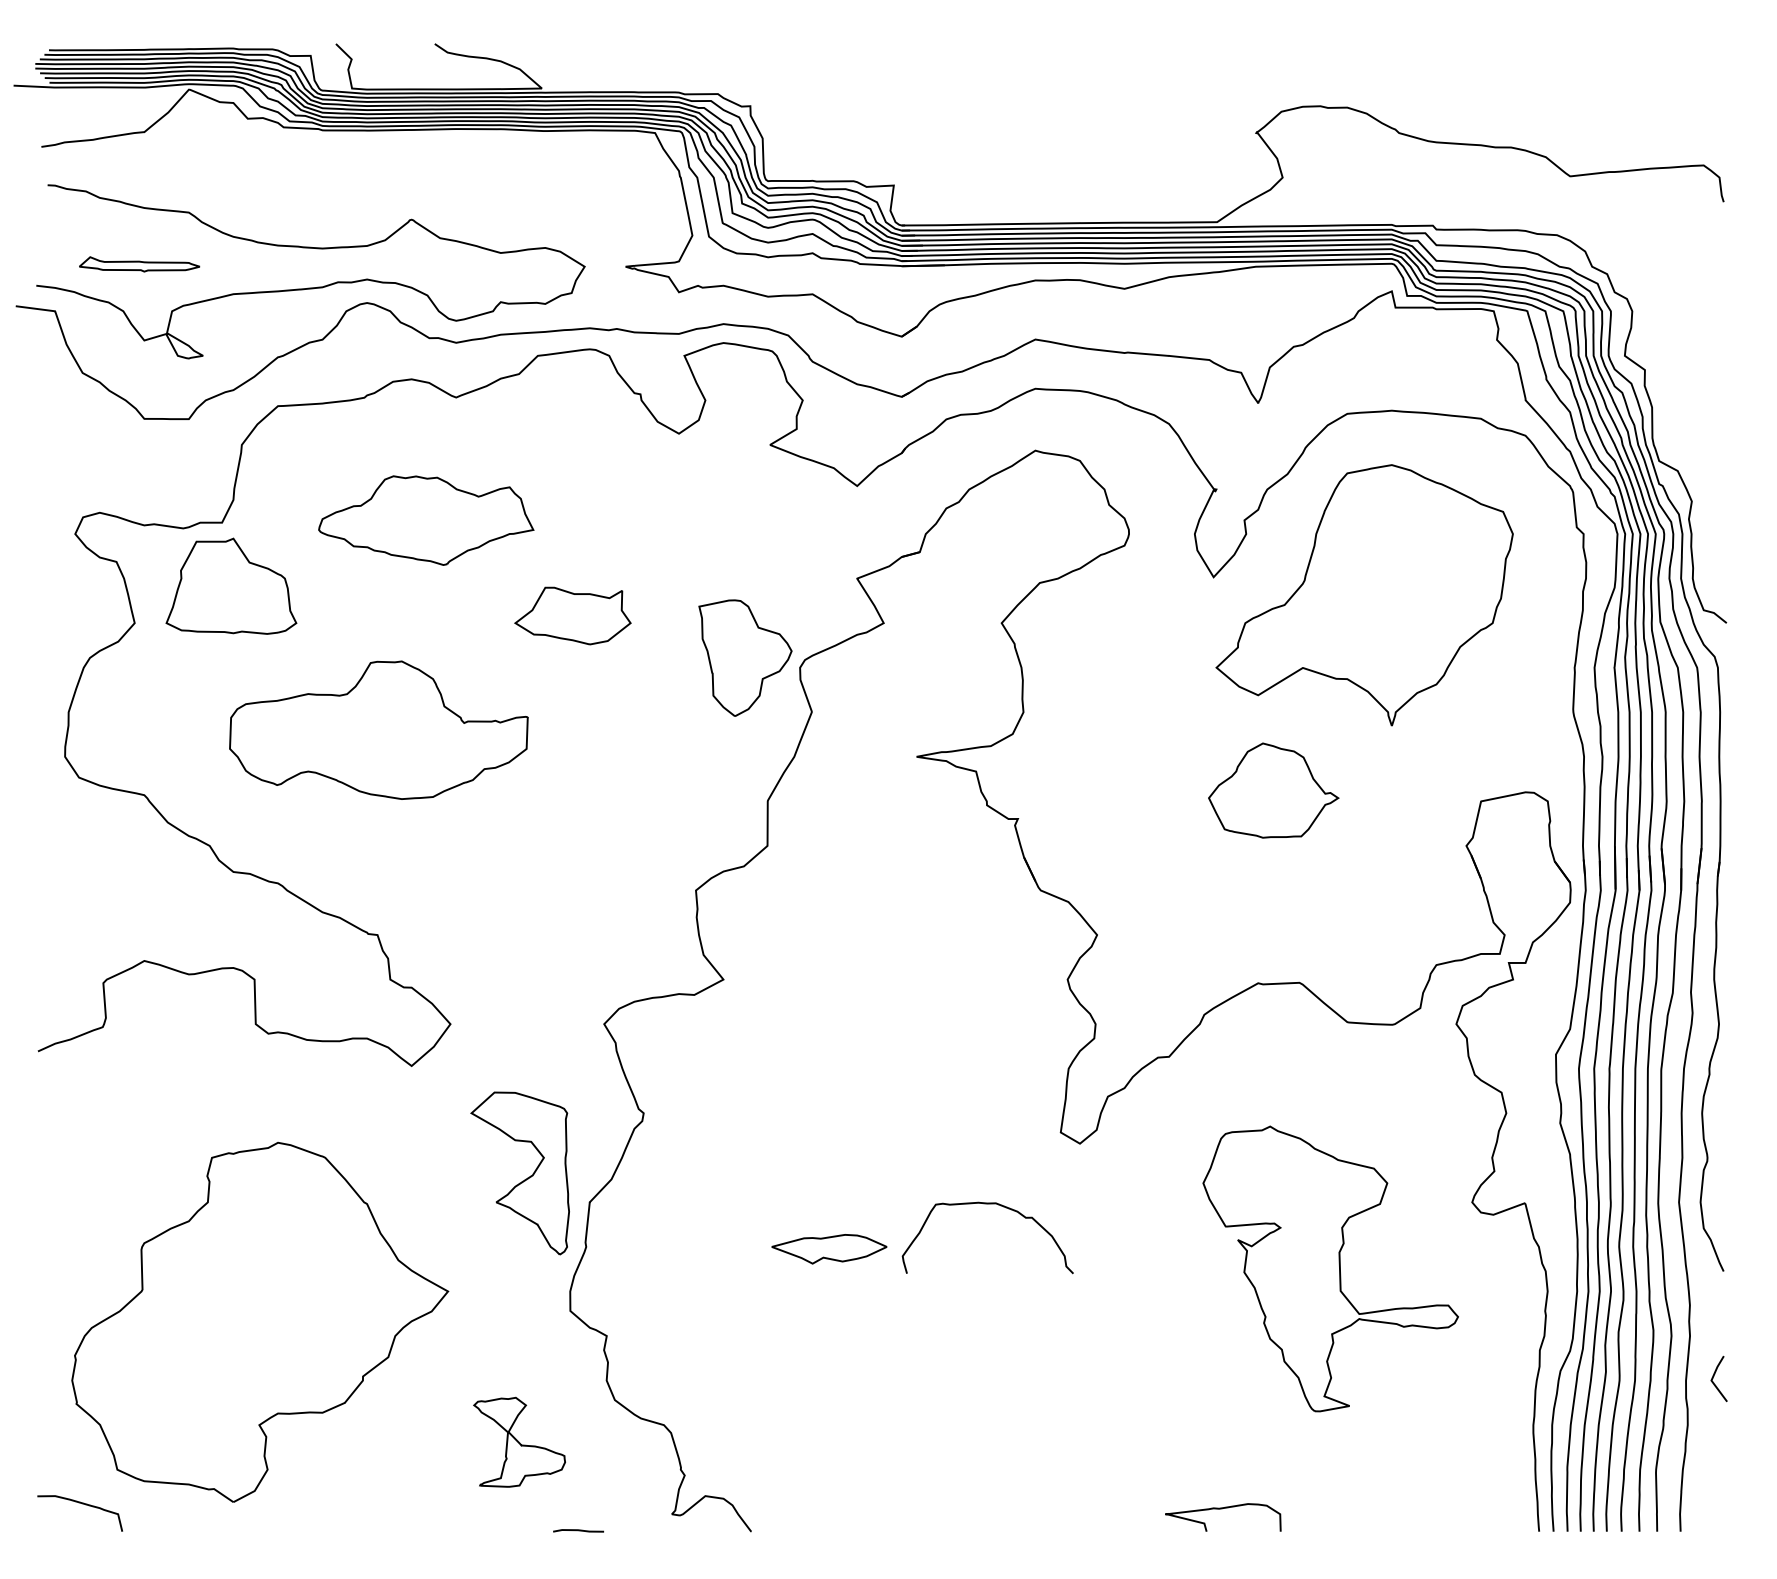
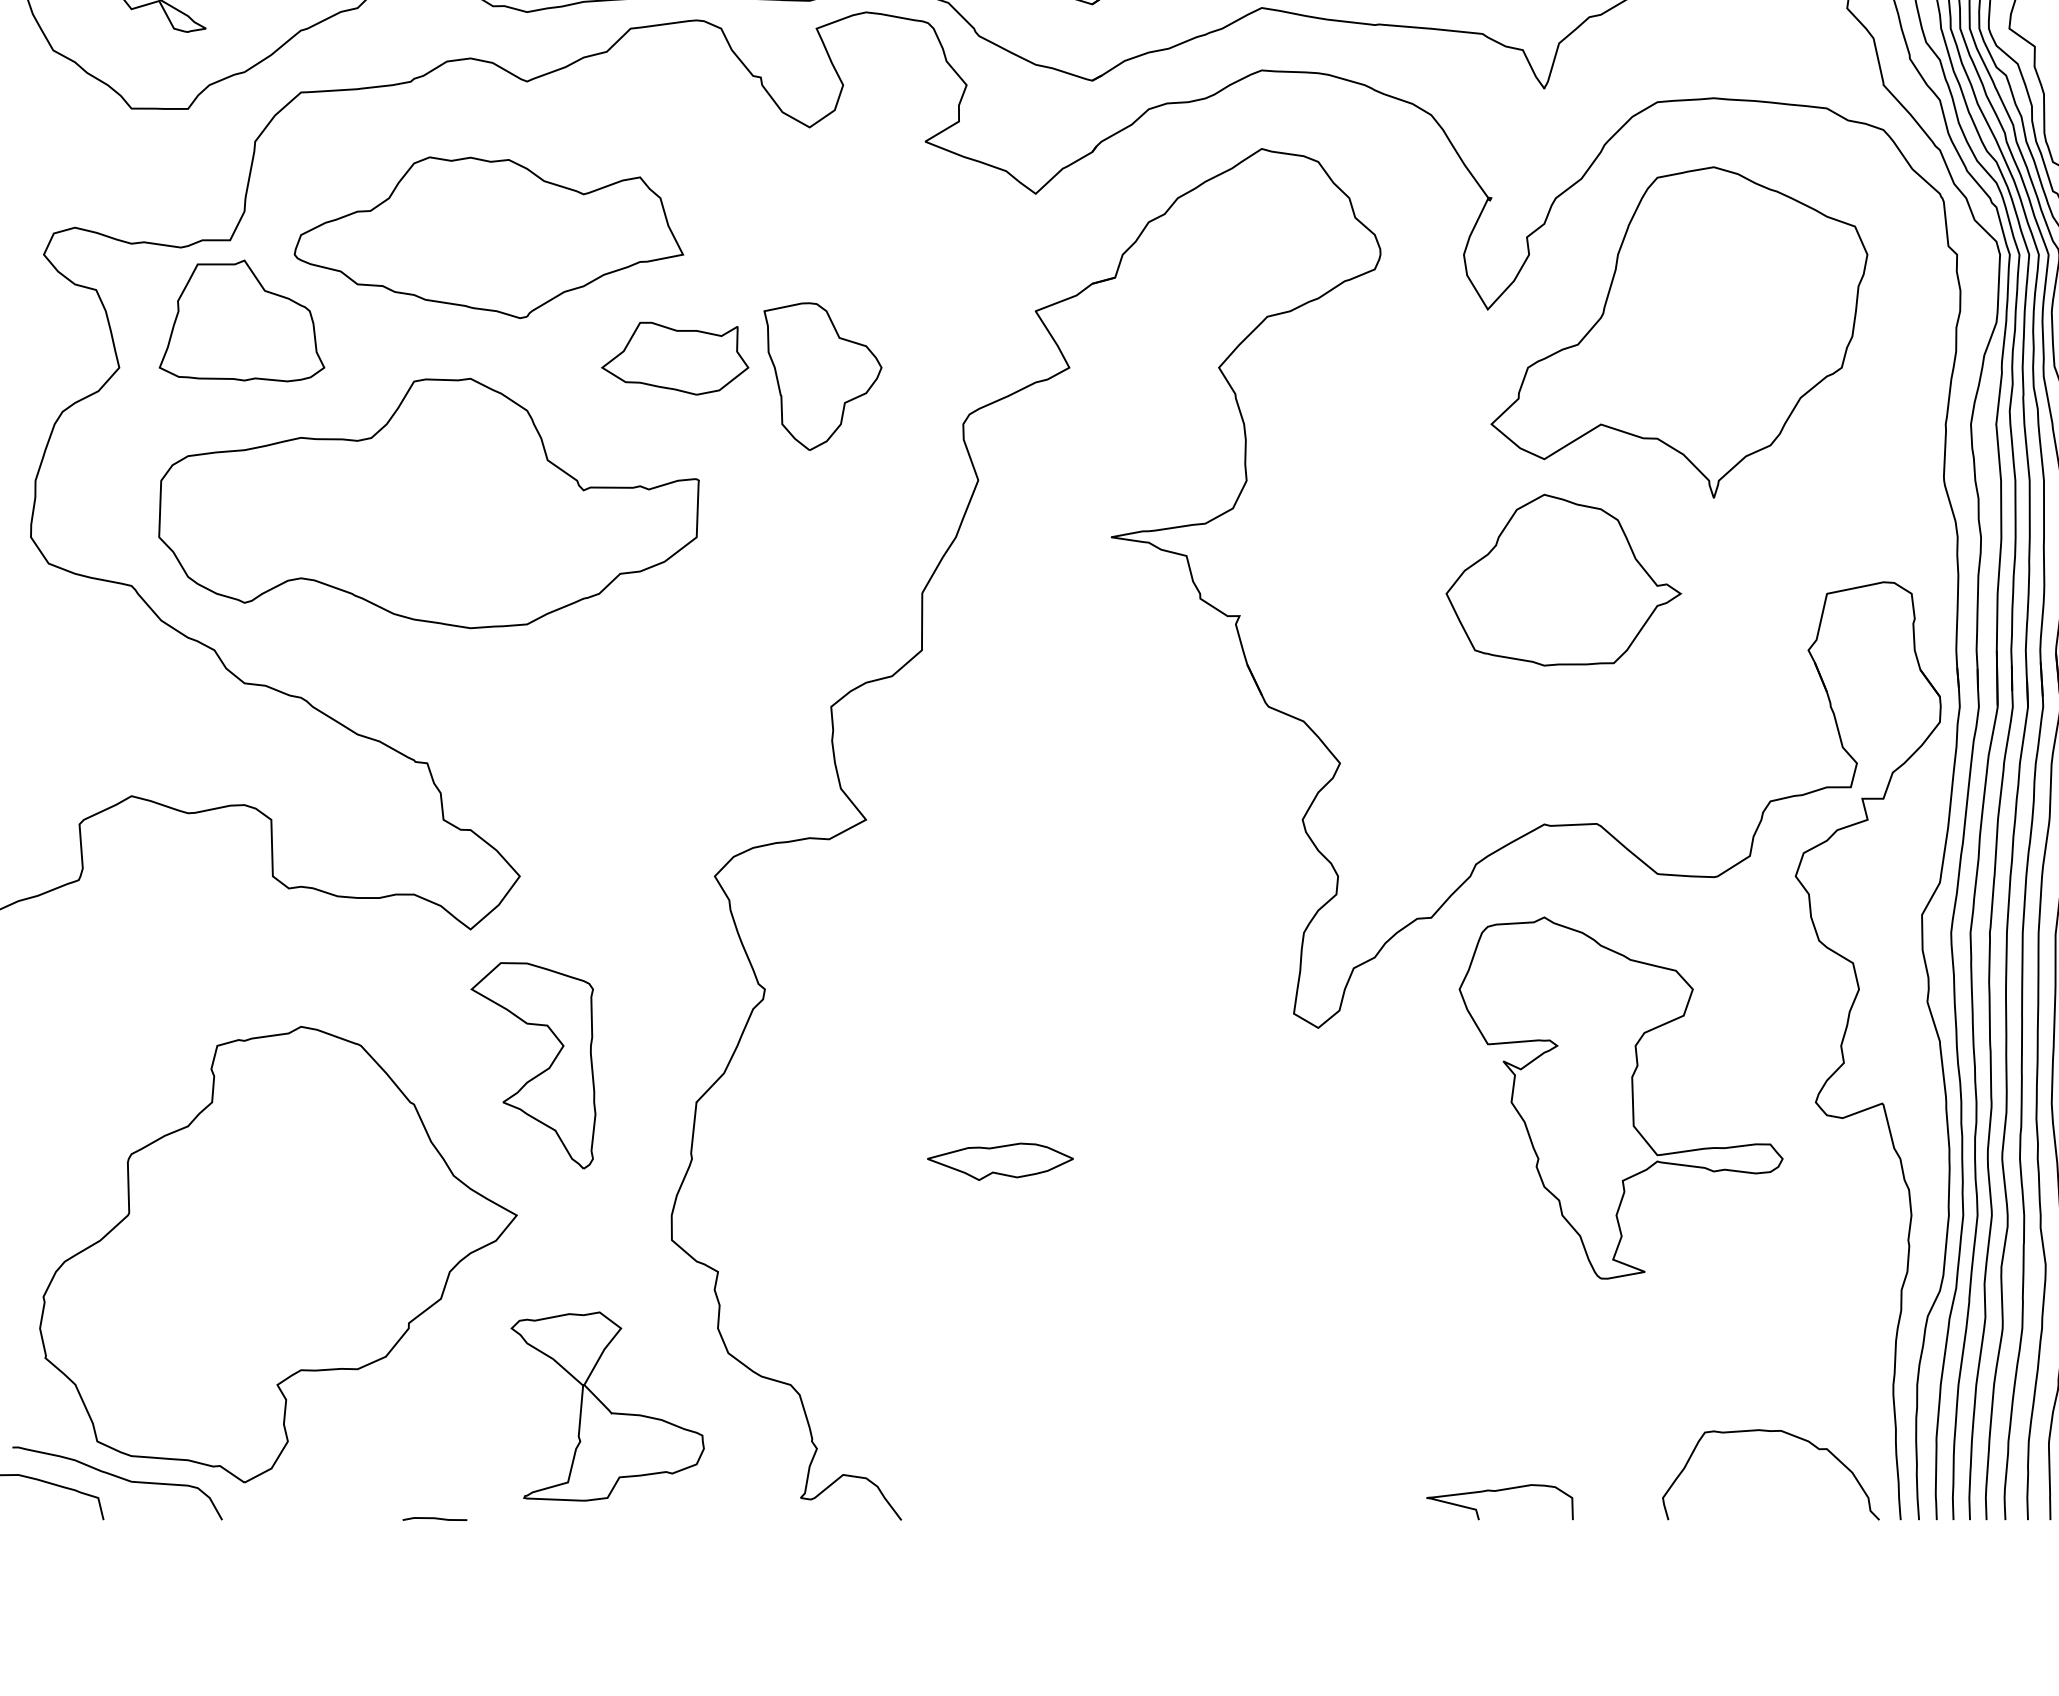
part: (426, 520) -> (489, 237), size x1.43
part: (745, 657) -> (823, 375), moved
part: (378, 730) -> (428, 503), size x1.43
part: (1273, 790) -> (1563, 579), size x1.43
part: (522, 1180) -> (536, 1074), moved
curve: (987, 1204) -> (1770, 1432), moved
part: (1330, 1268) -> (1620, 1097), moved
part: (519, 1442) -> (607, 1406), size x1.67
curve: (135, 1499) -> (120, 1479), added
line: (578, 1530) -> (434, 1518), moved

